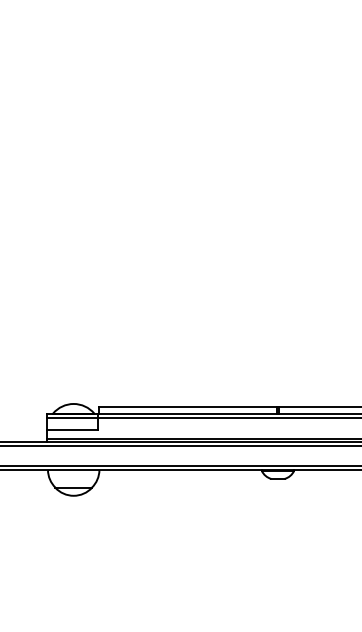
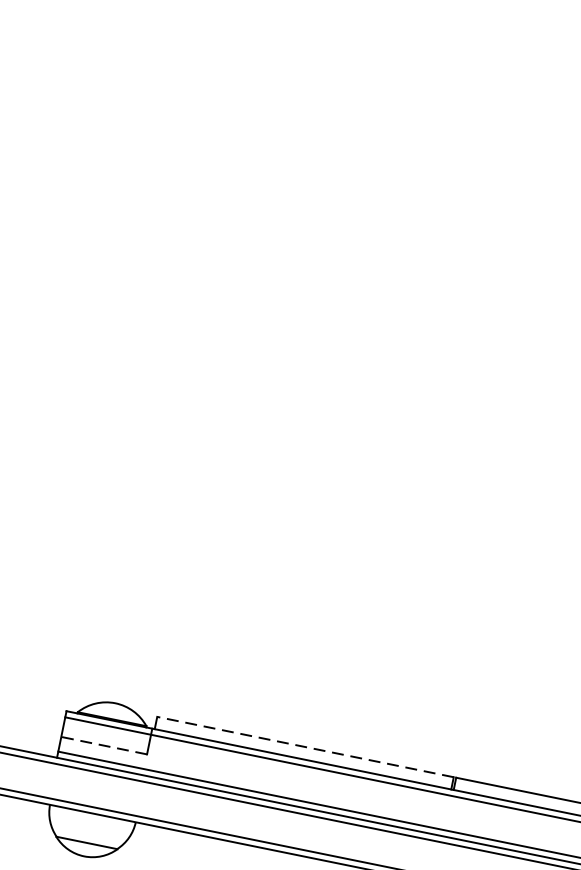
line: (188, 406) -> (305, 746), solid -> dashed
line: (72, 429) -> (104, 745), solid -> dashed

